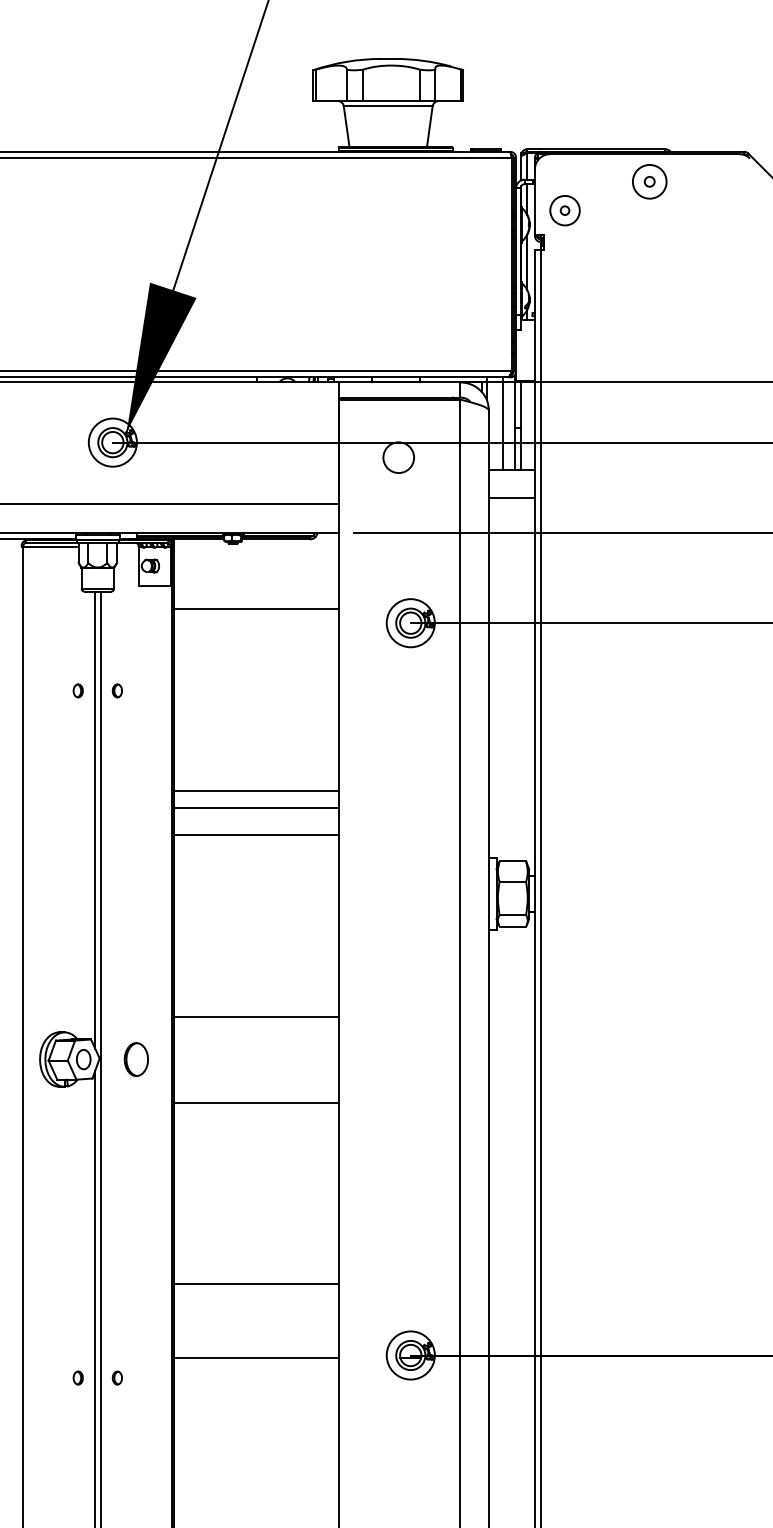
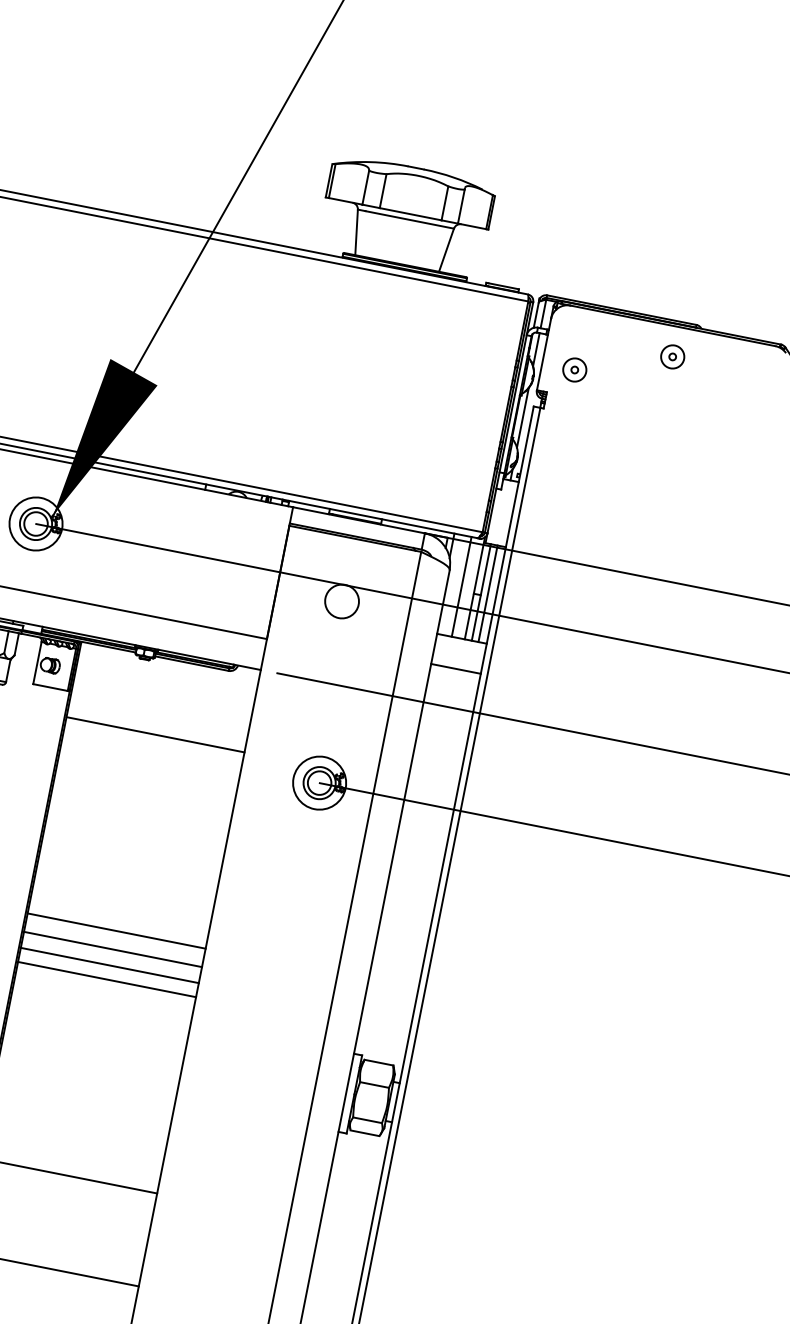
part: (649, 181) -> (672, 356), size x0.62
part: (564, 210) -> (574, 369), size x0.71
line: (527, 424) -> (488, 593), added
line: (256, 822) -> (110, 965), added

